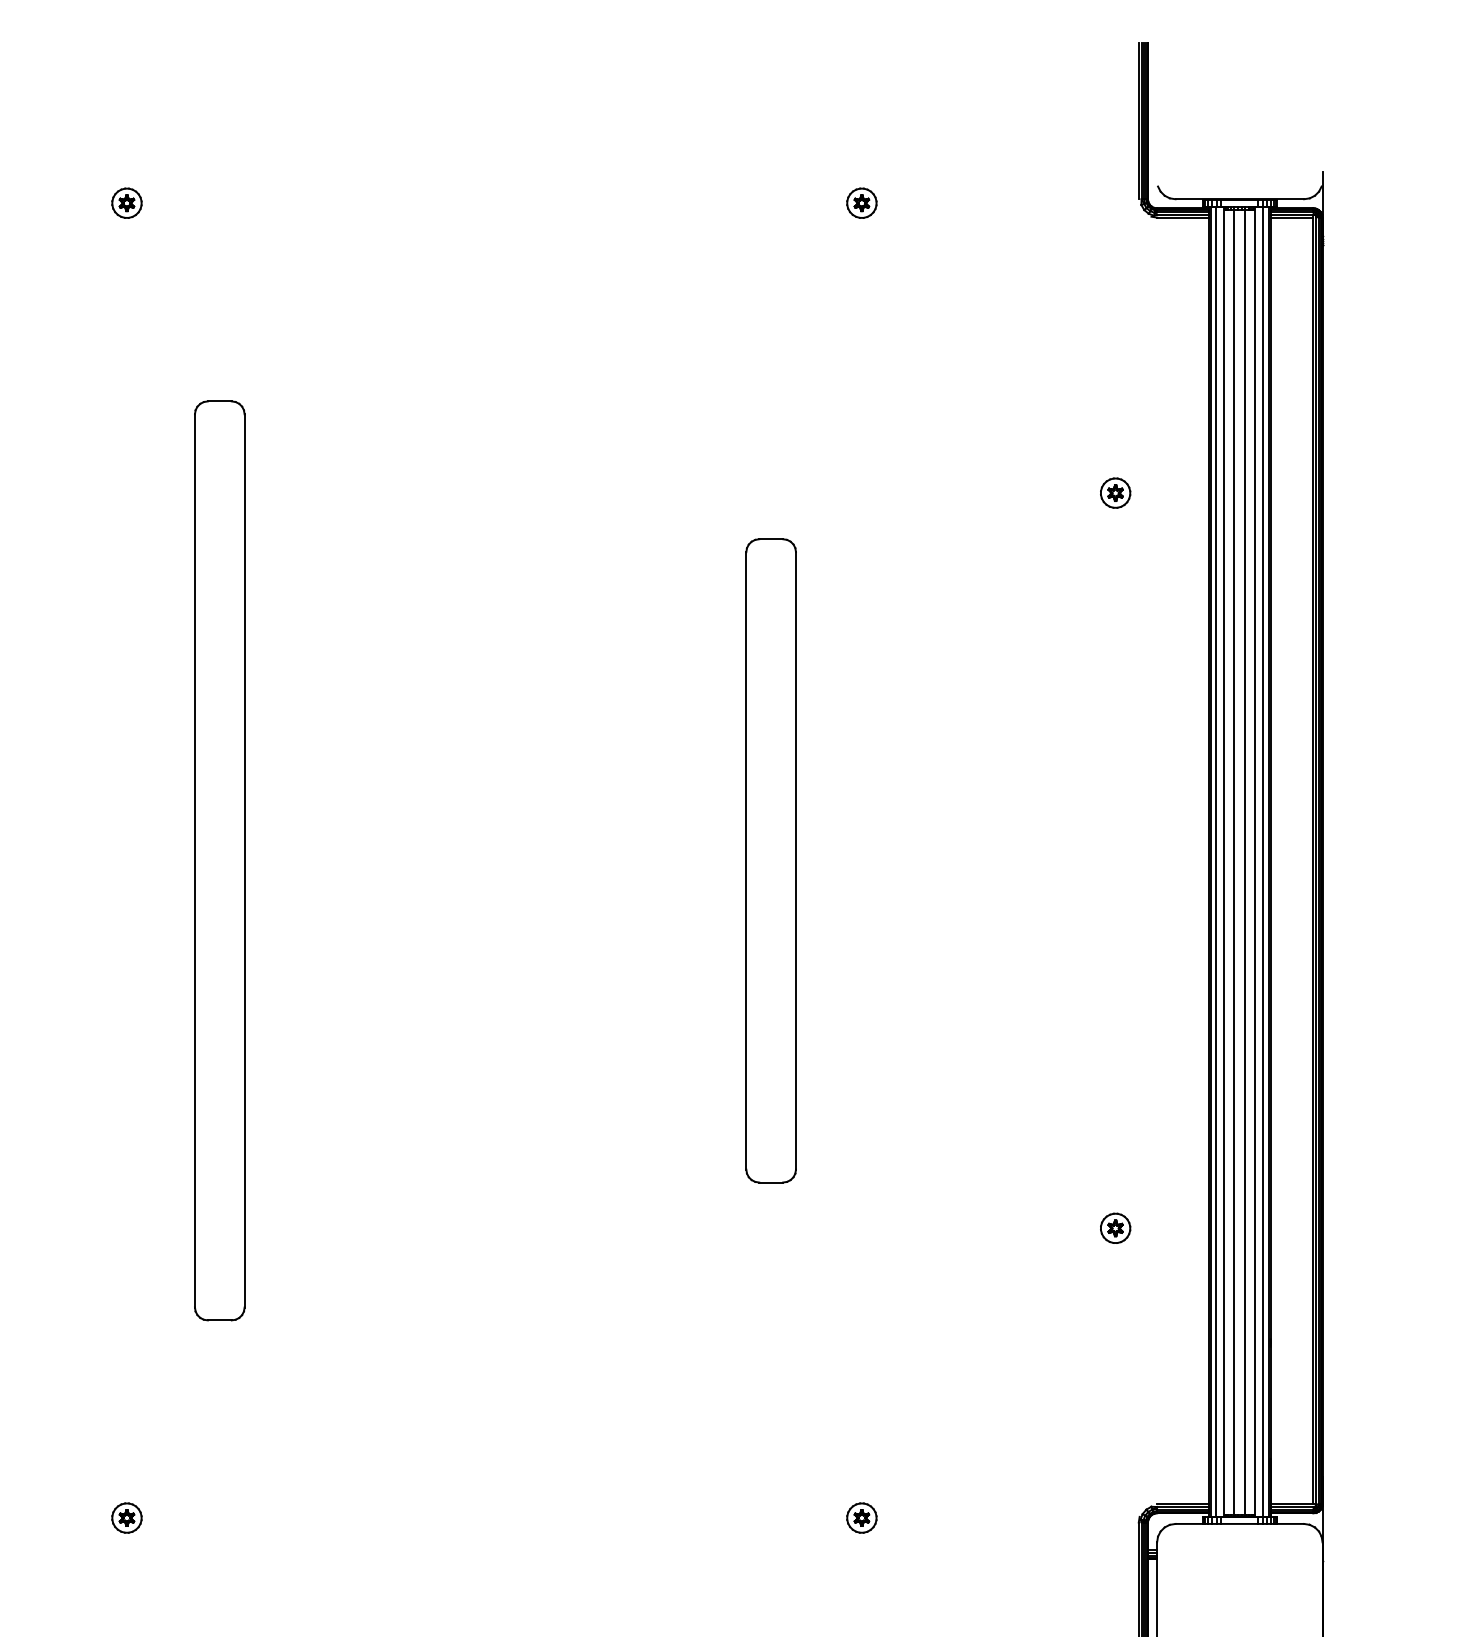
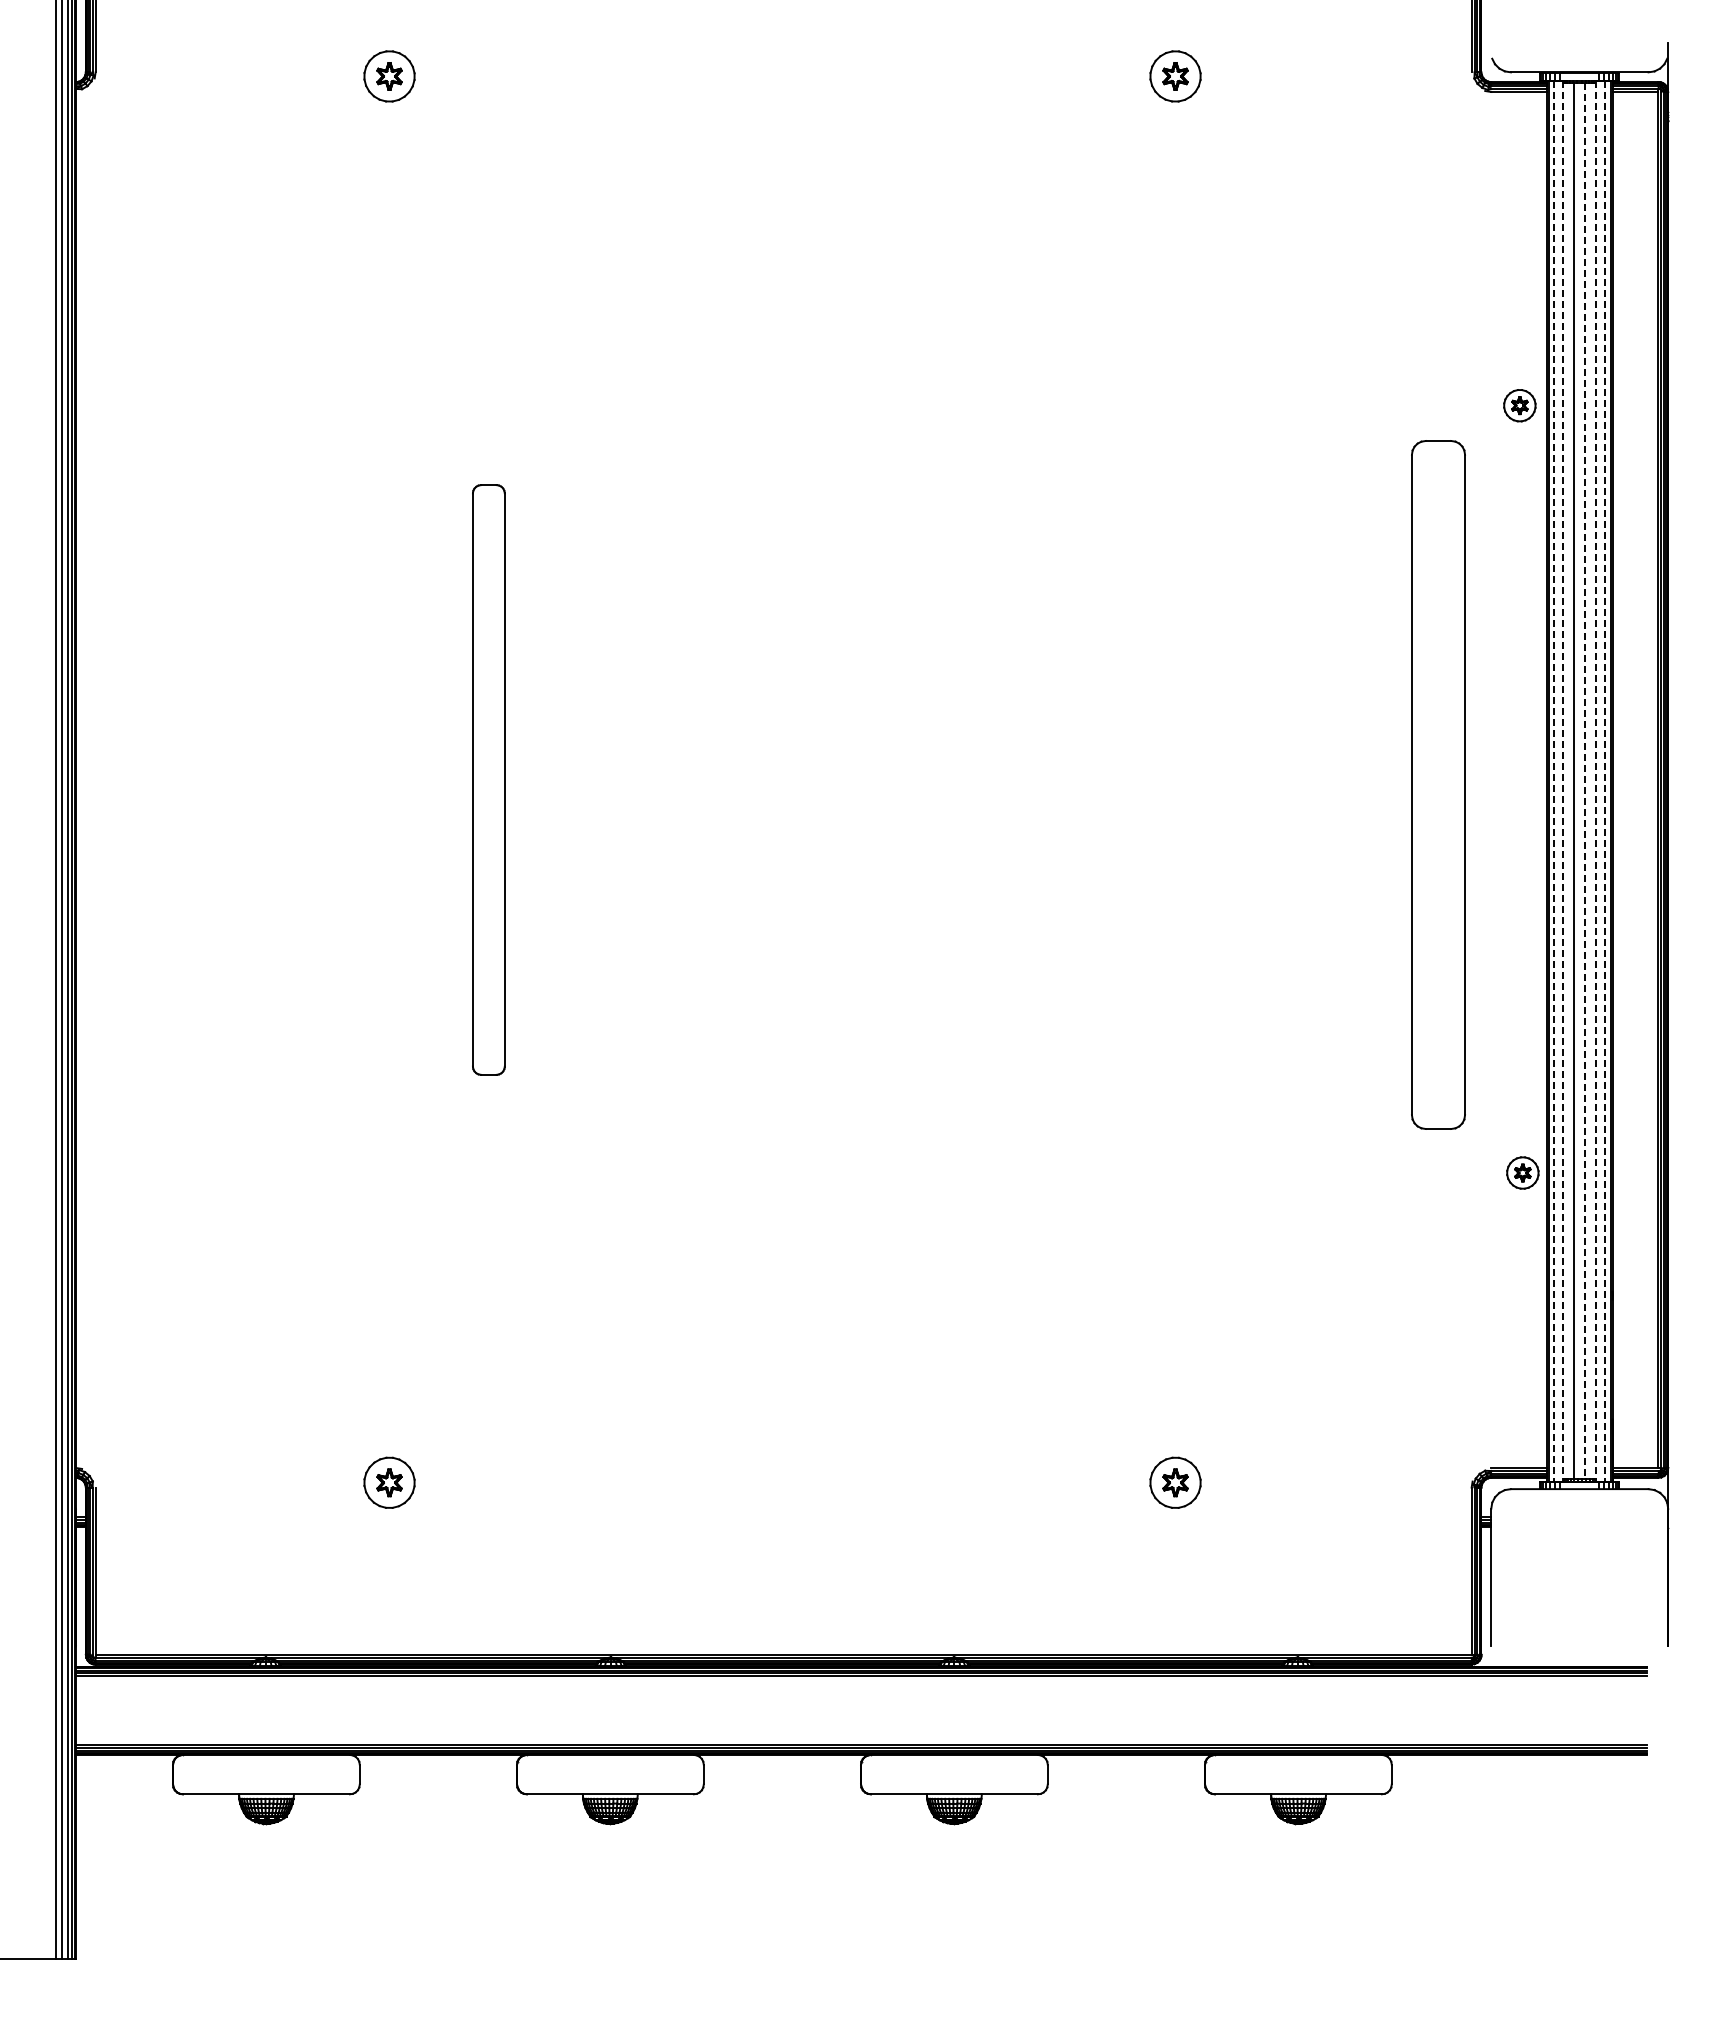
part: (126, 203) -> (389, 76), size x1.6
part: (861, 203) -> (1175, 76), size x1.6
part: (1115, 492) -> (1519, 405), moved
part: (219, 860) -> (488, 779), size x0.6
part: (771, 860) -> (1438, 784), moved
line: (1216, 862) -> (1554, 781), solid -> dashed
line: (1224, 862) -> (1563, 781), solid -> dashed
line: (1245, 862) -> (1585, 781), solid -> dashed
line: (1255, 862) -> (1596, 781), solid -> dashed
line: (1262, 862) -> (1604, 781), solid -> dashed
part: (1115, 1227) -> (1522, 1172), moved
part: (126, 1517) -> (389, 1482), size x1.6
part: (861, 1517) -> (1175, 1482), size x1.6

